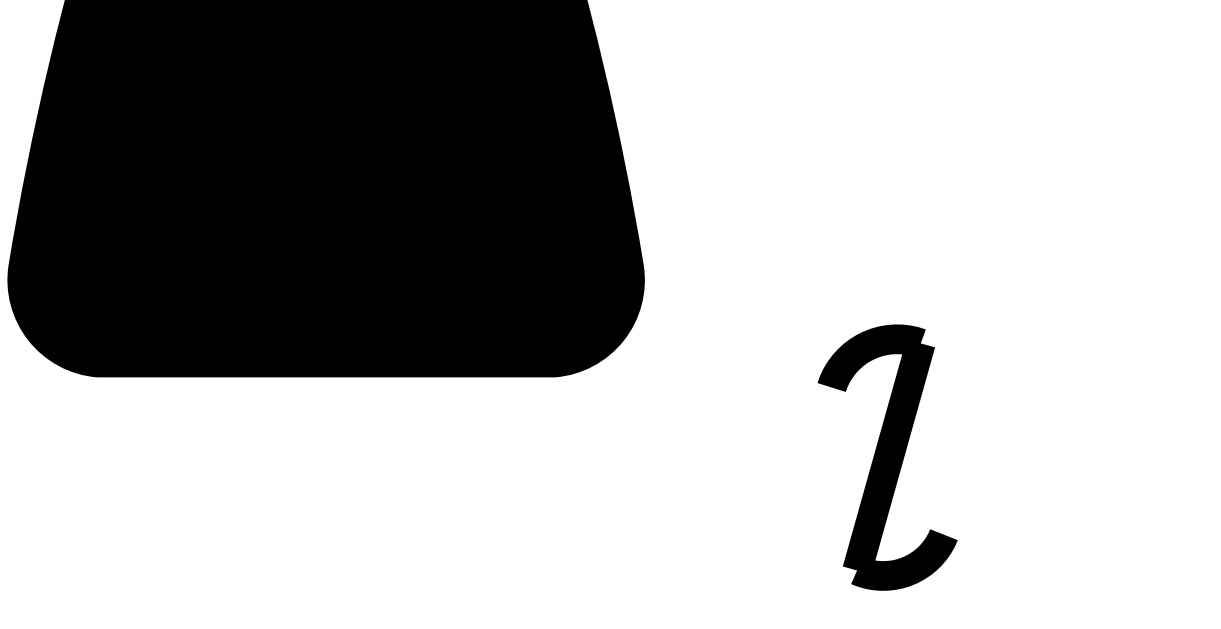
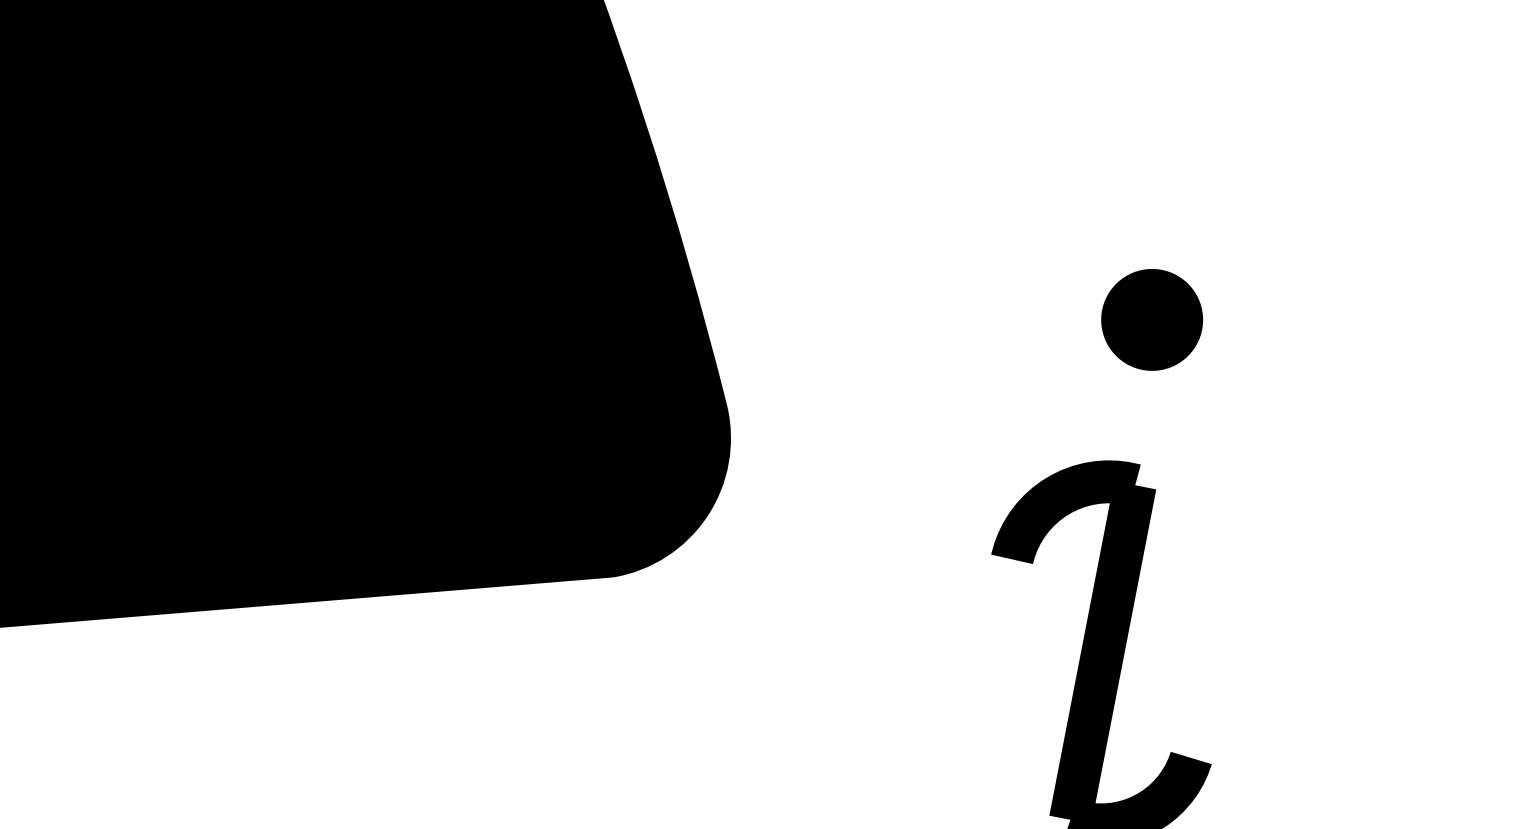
part: (941, 230) -> (1151, 320), added

